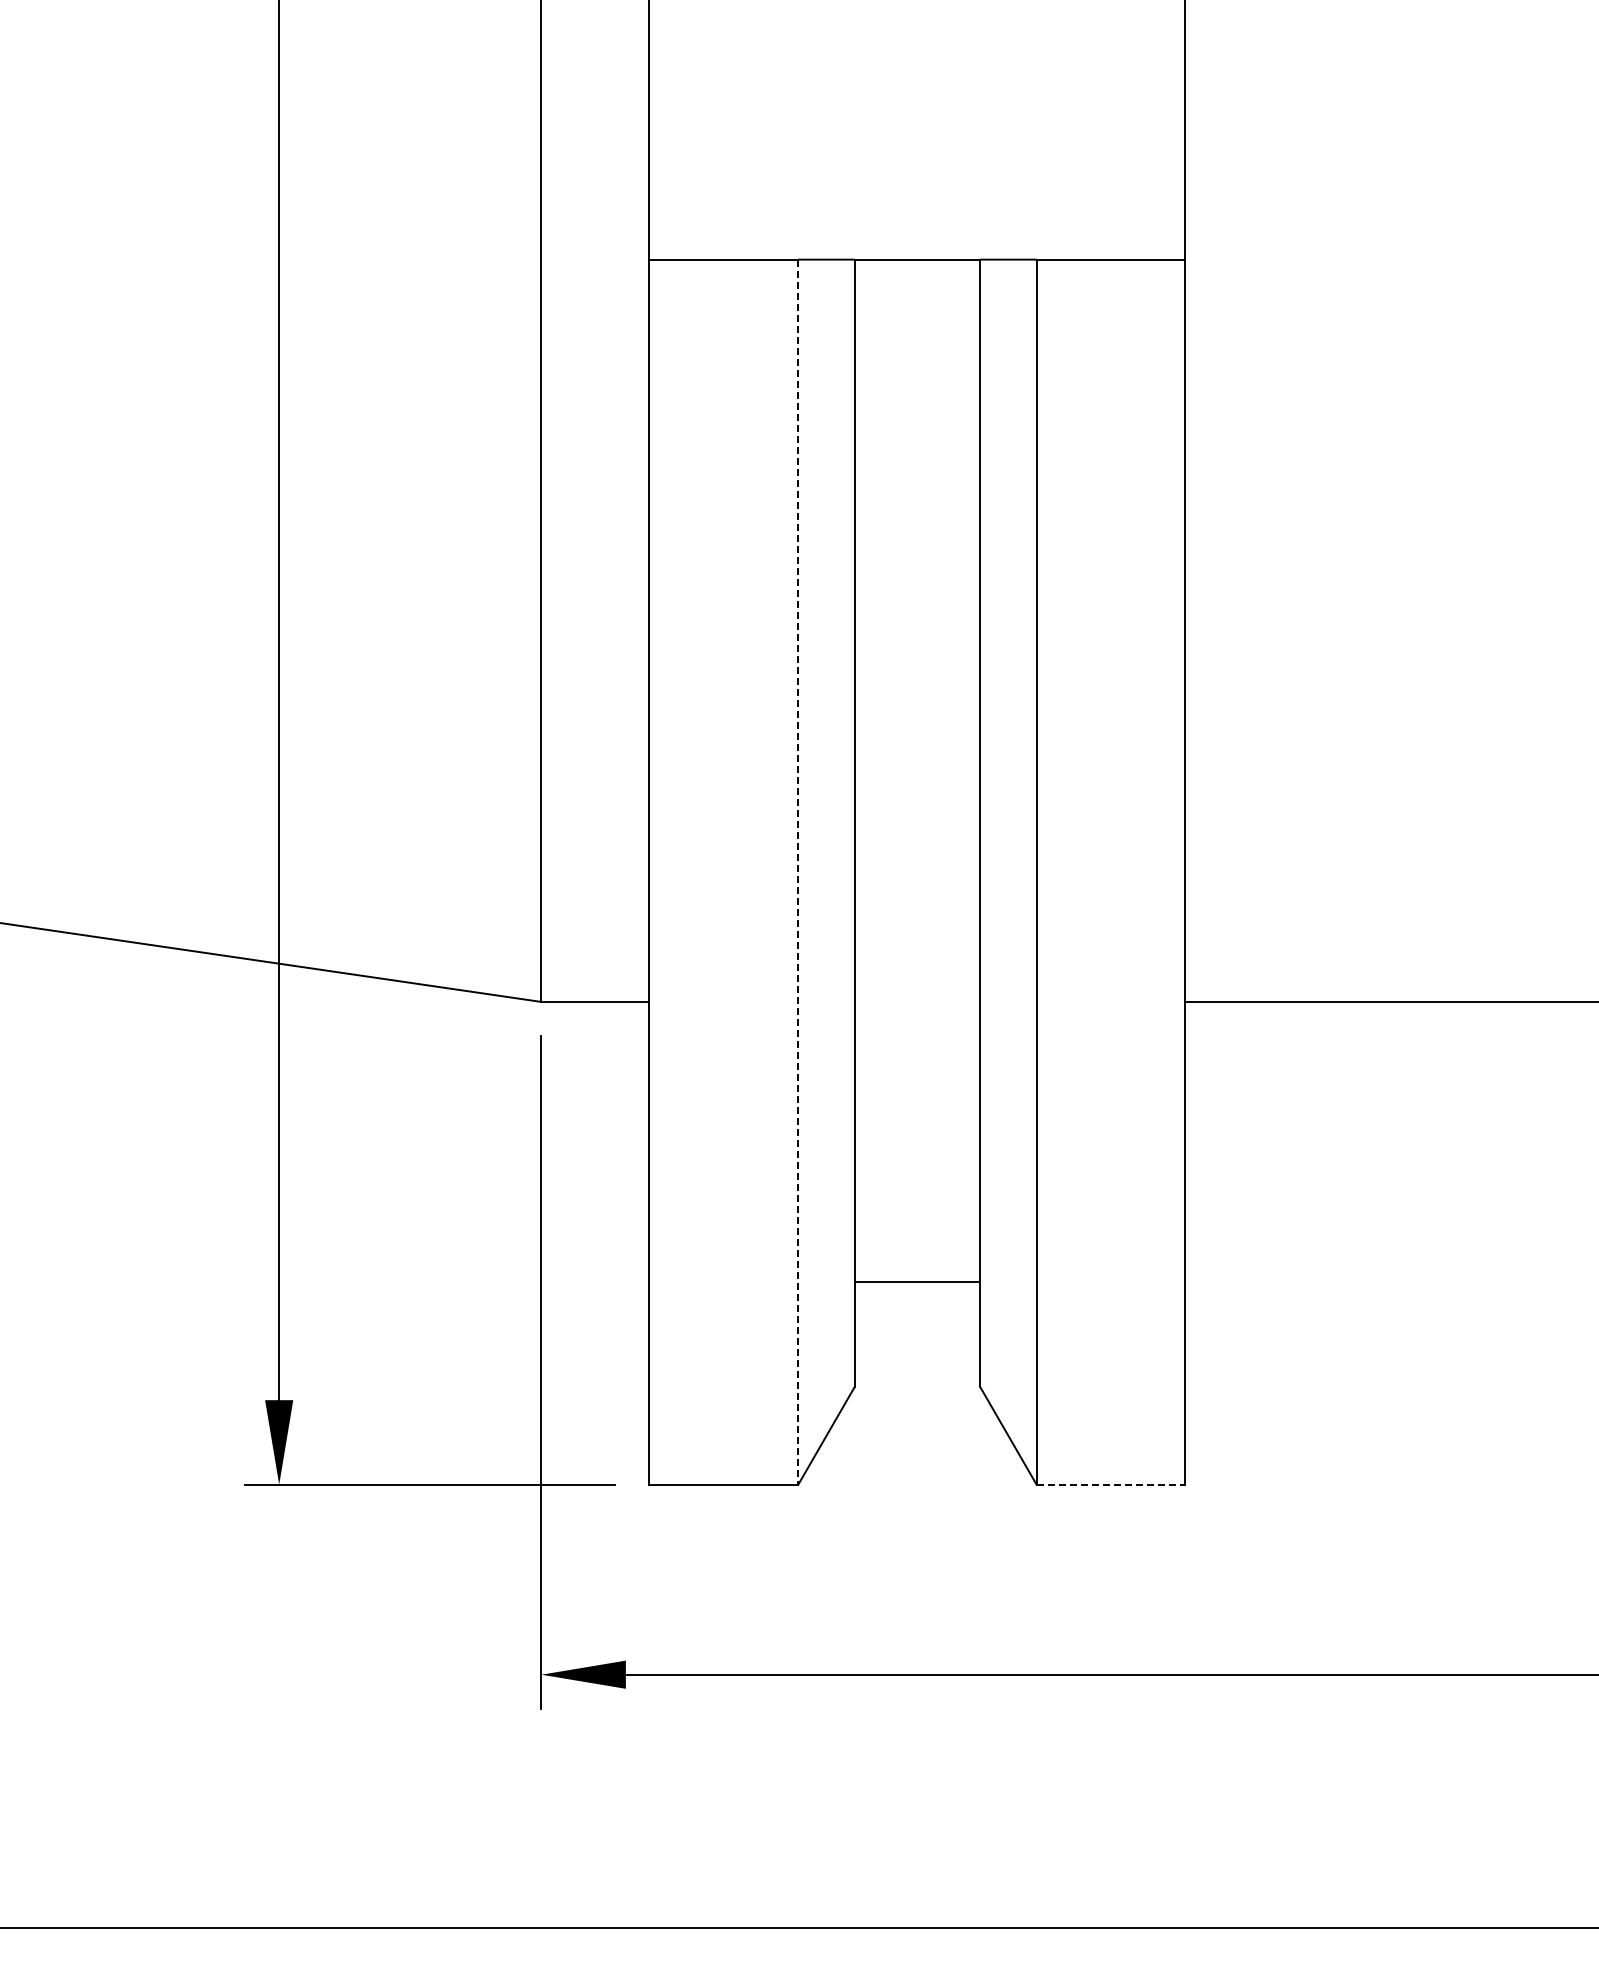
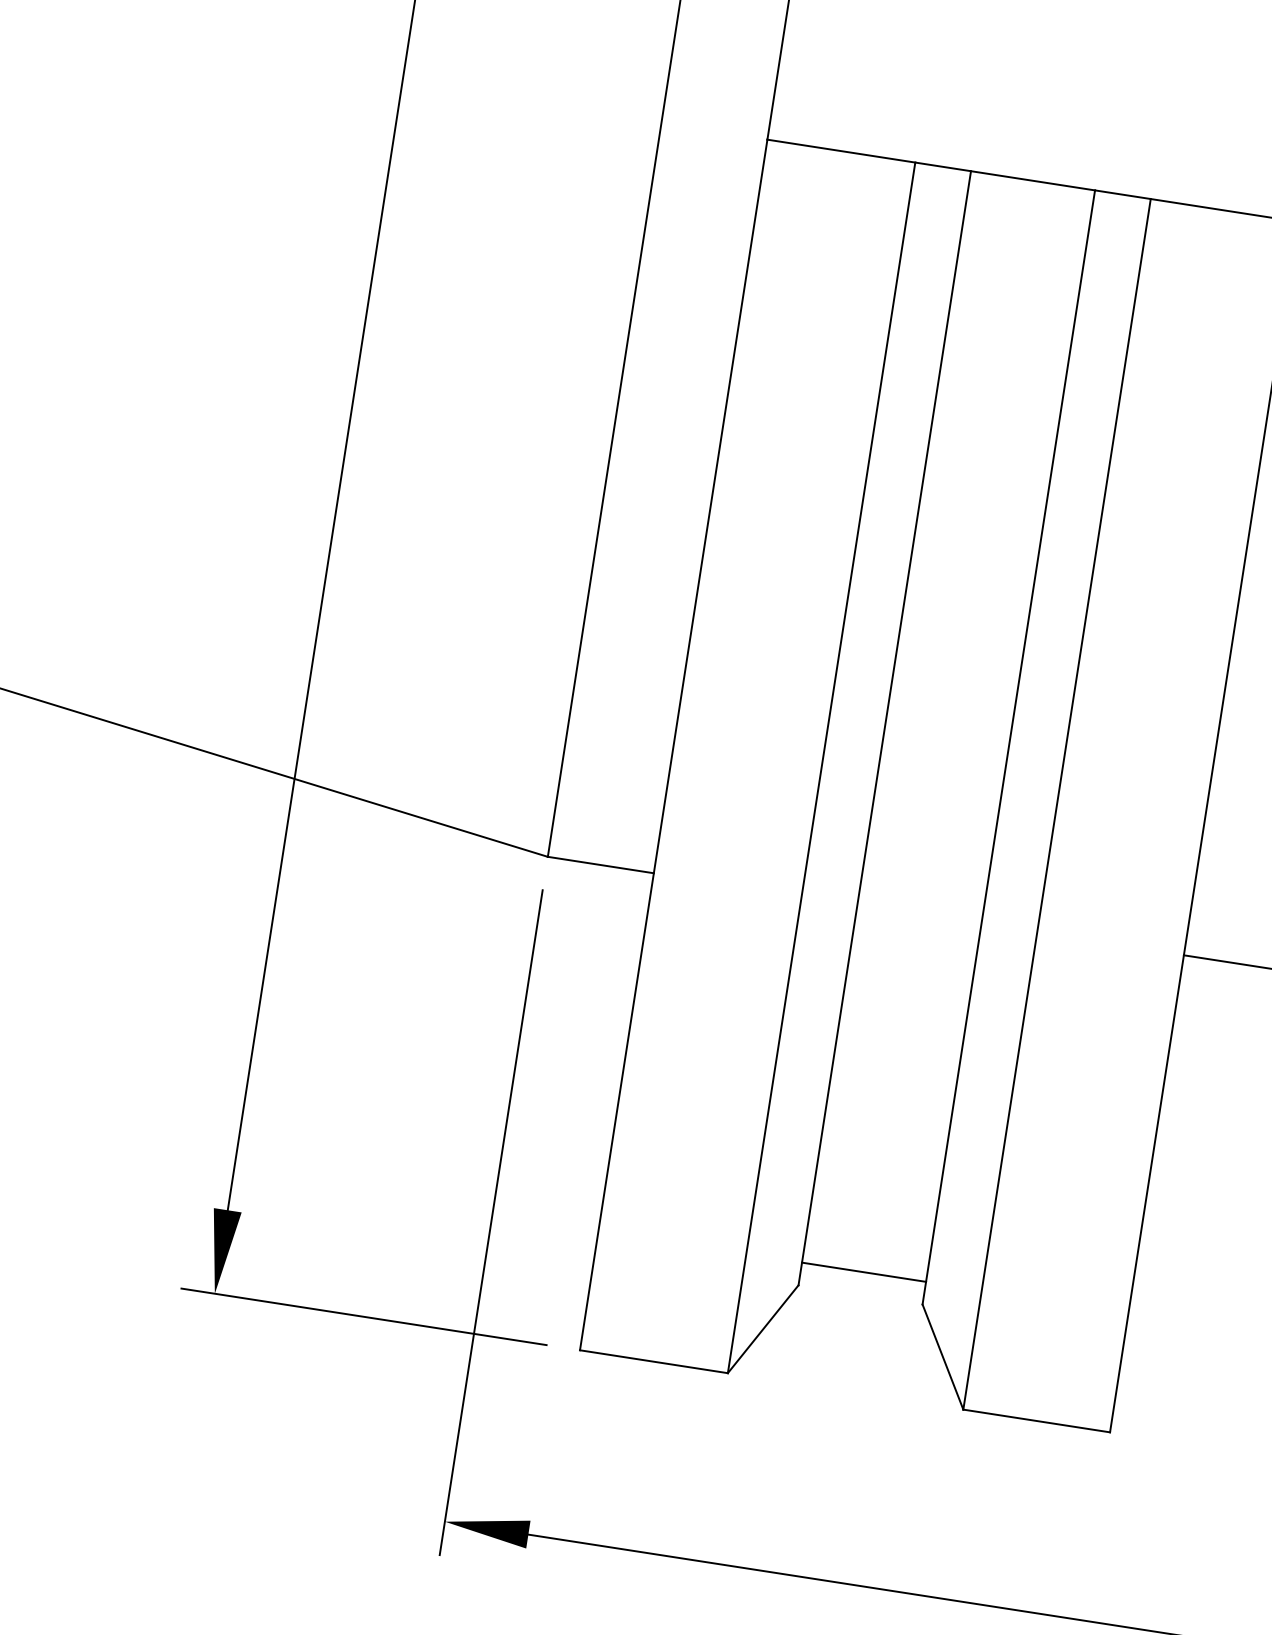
line: (798, 872) -> (821, 768), dashed -> solid
line: (917, 1282) -> (864, 1272), moved
line: (1111, 1484) -> (1037, 1420), dashed -> solid

